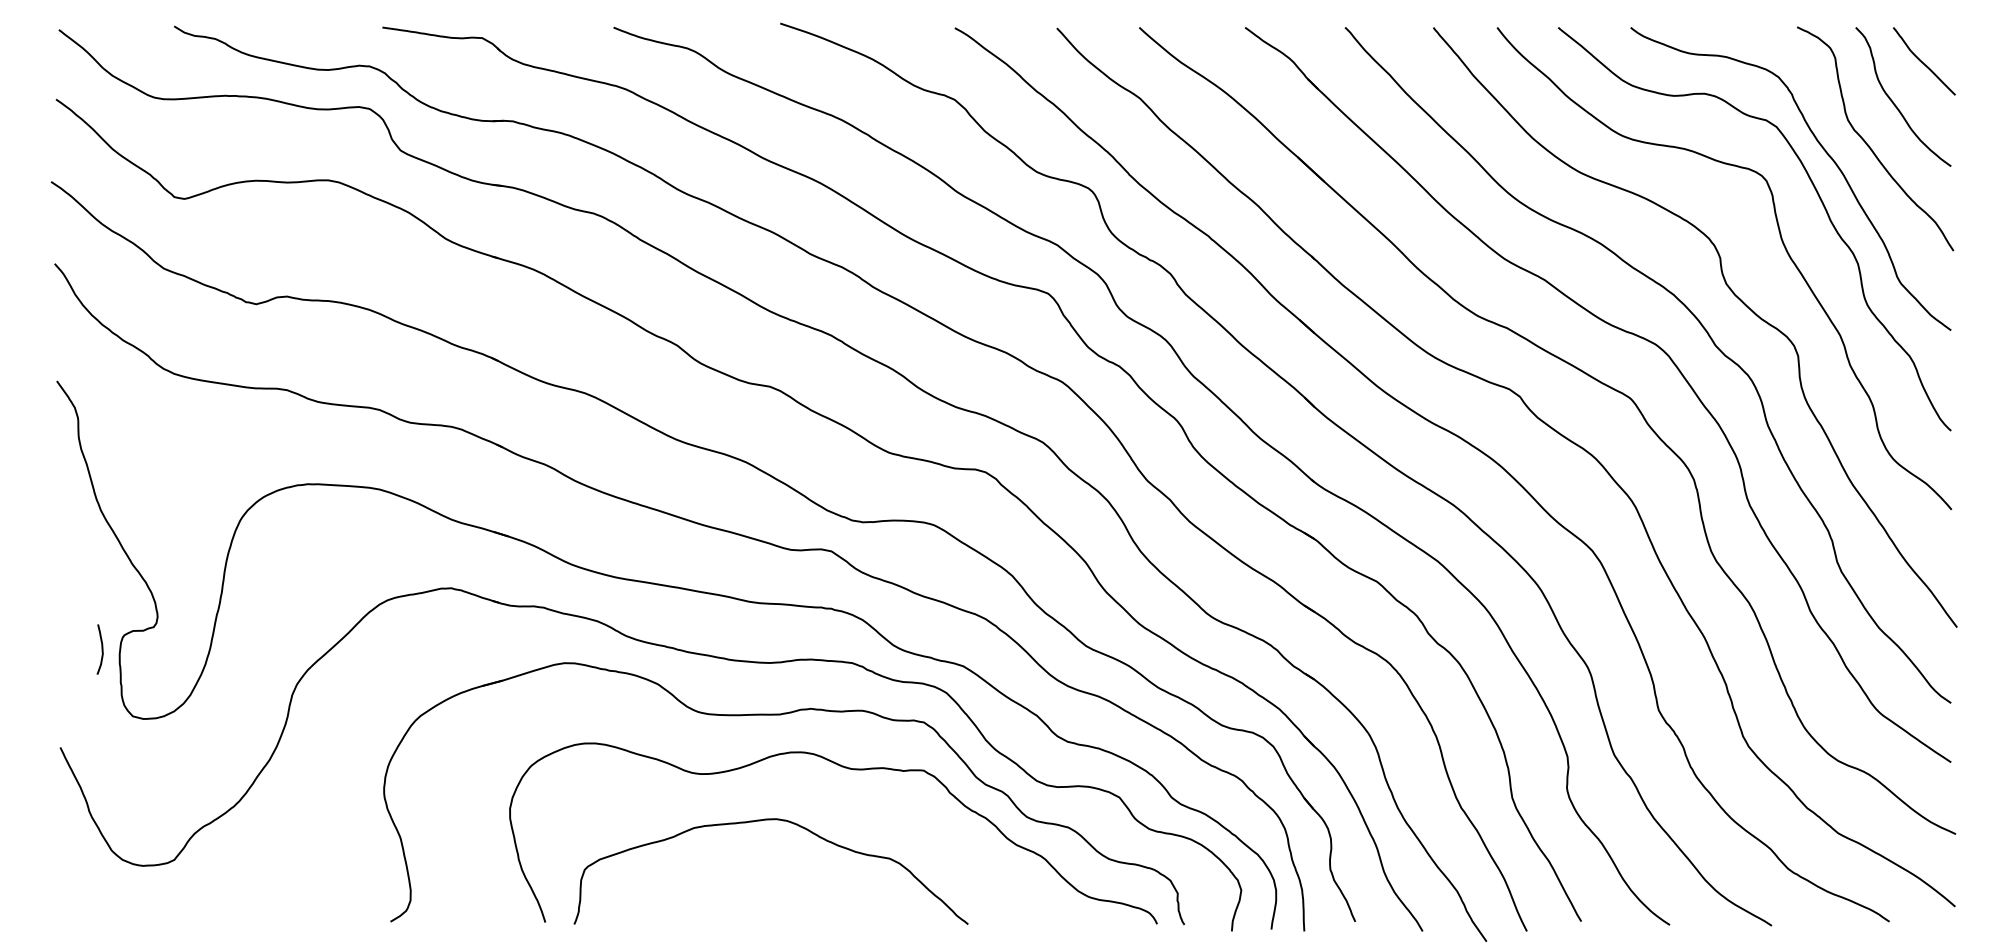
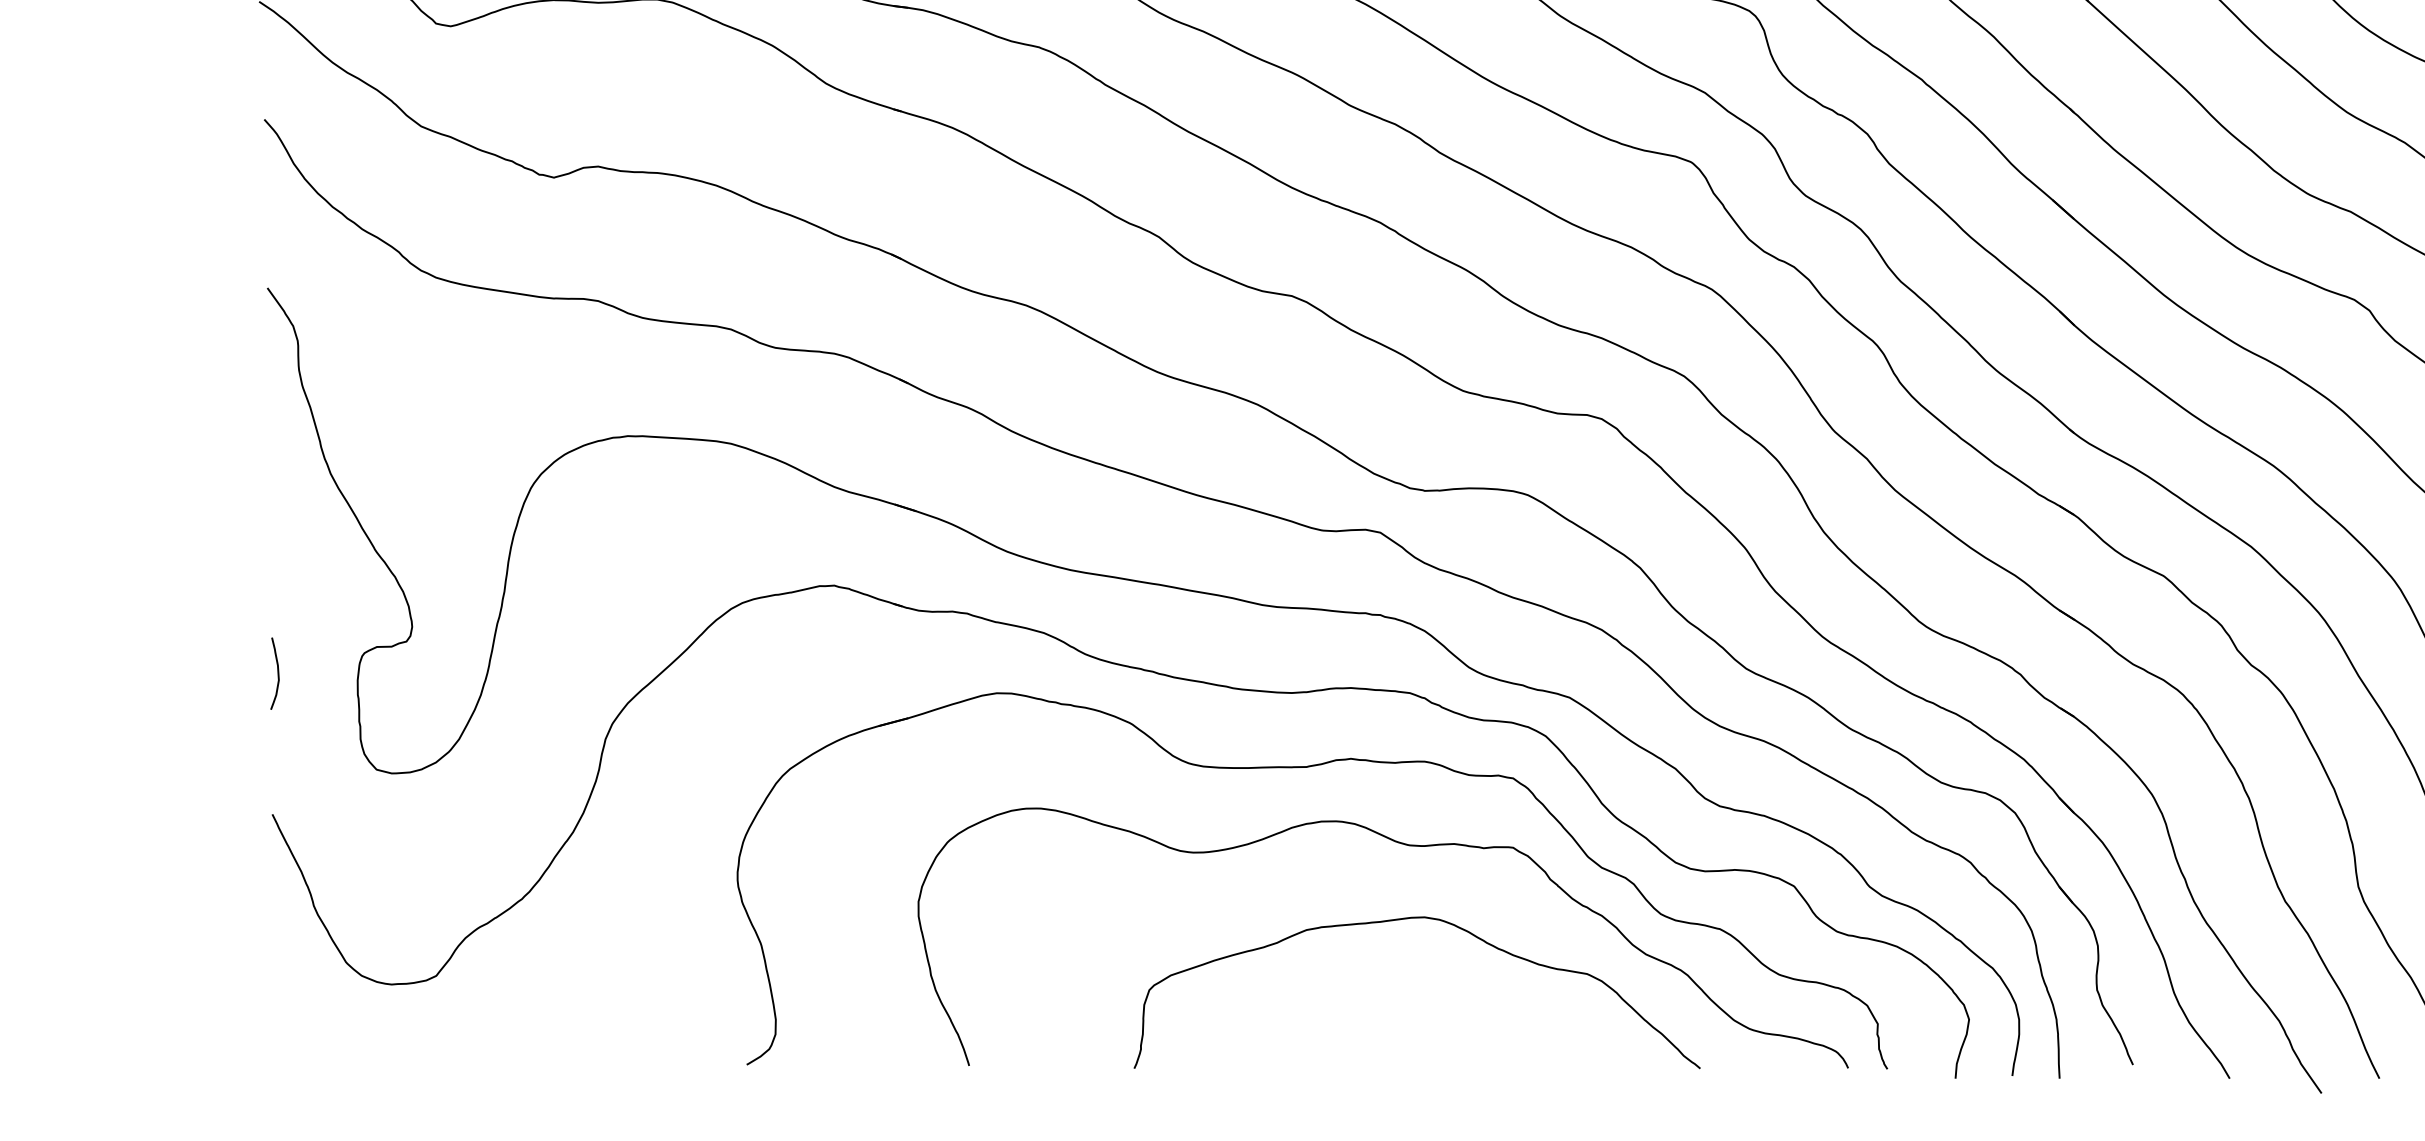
curve: (101, 649) -> (276, 673), moved
curve: (761, 821) -> (1403, 920), moved

